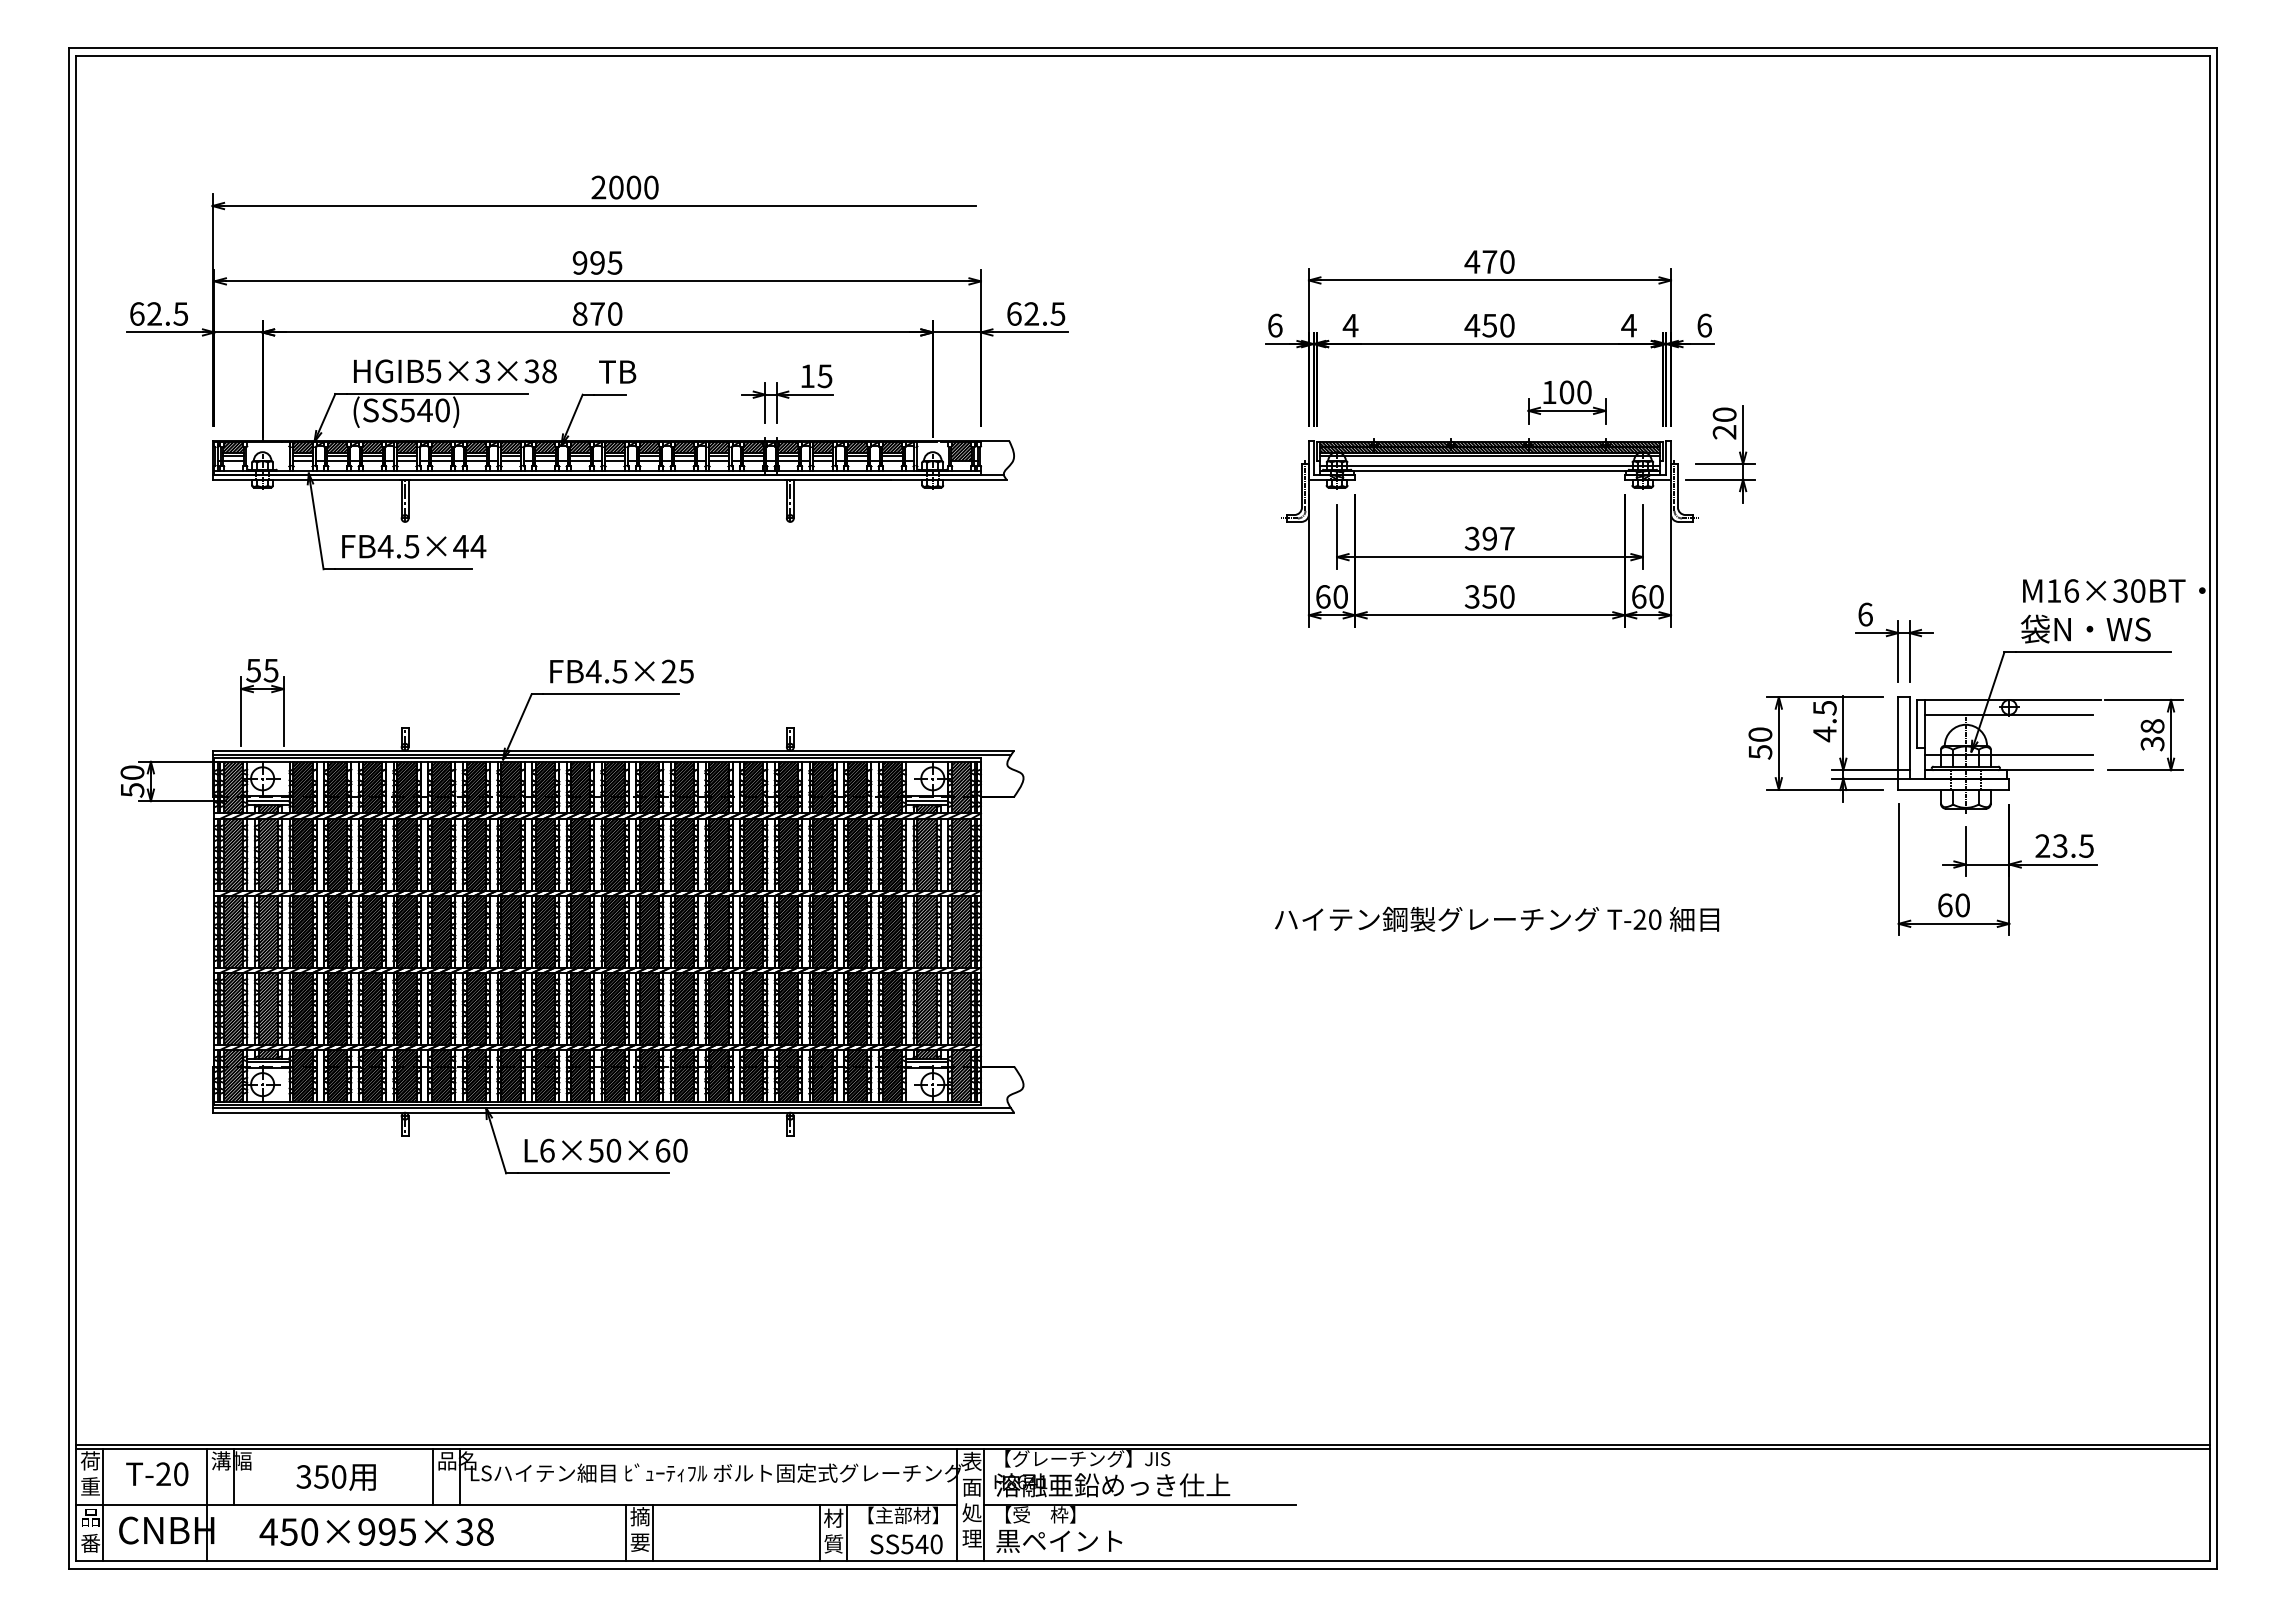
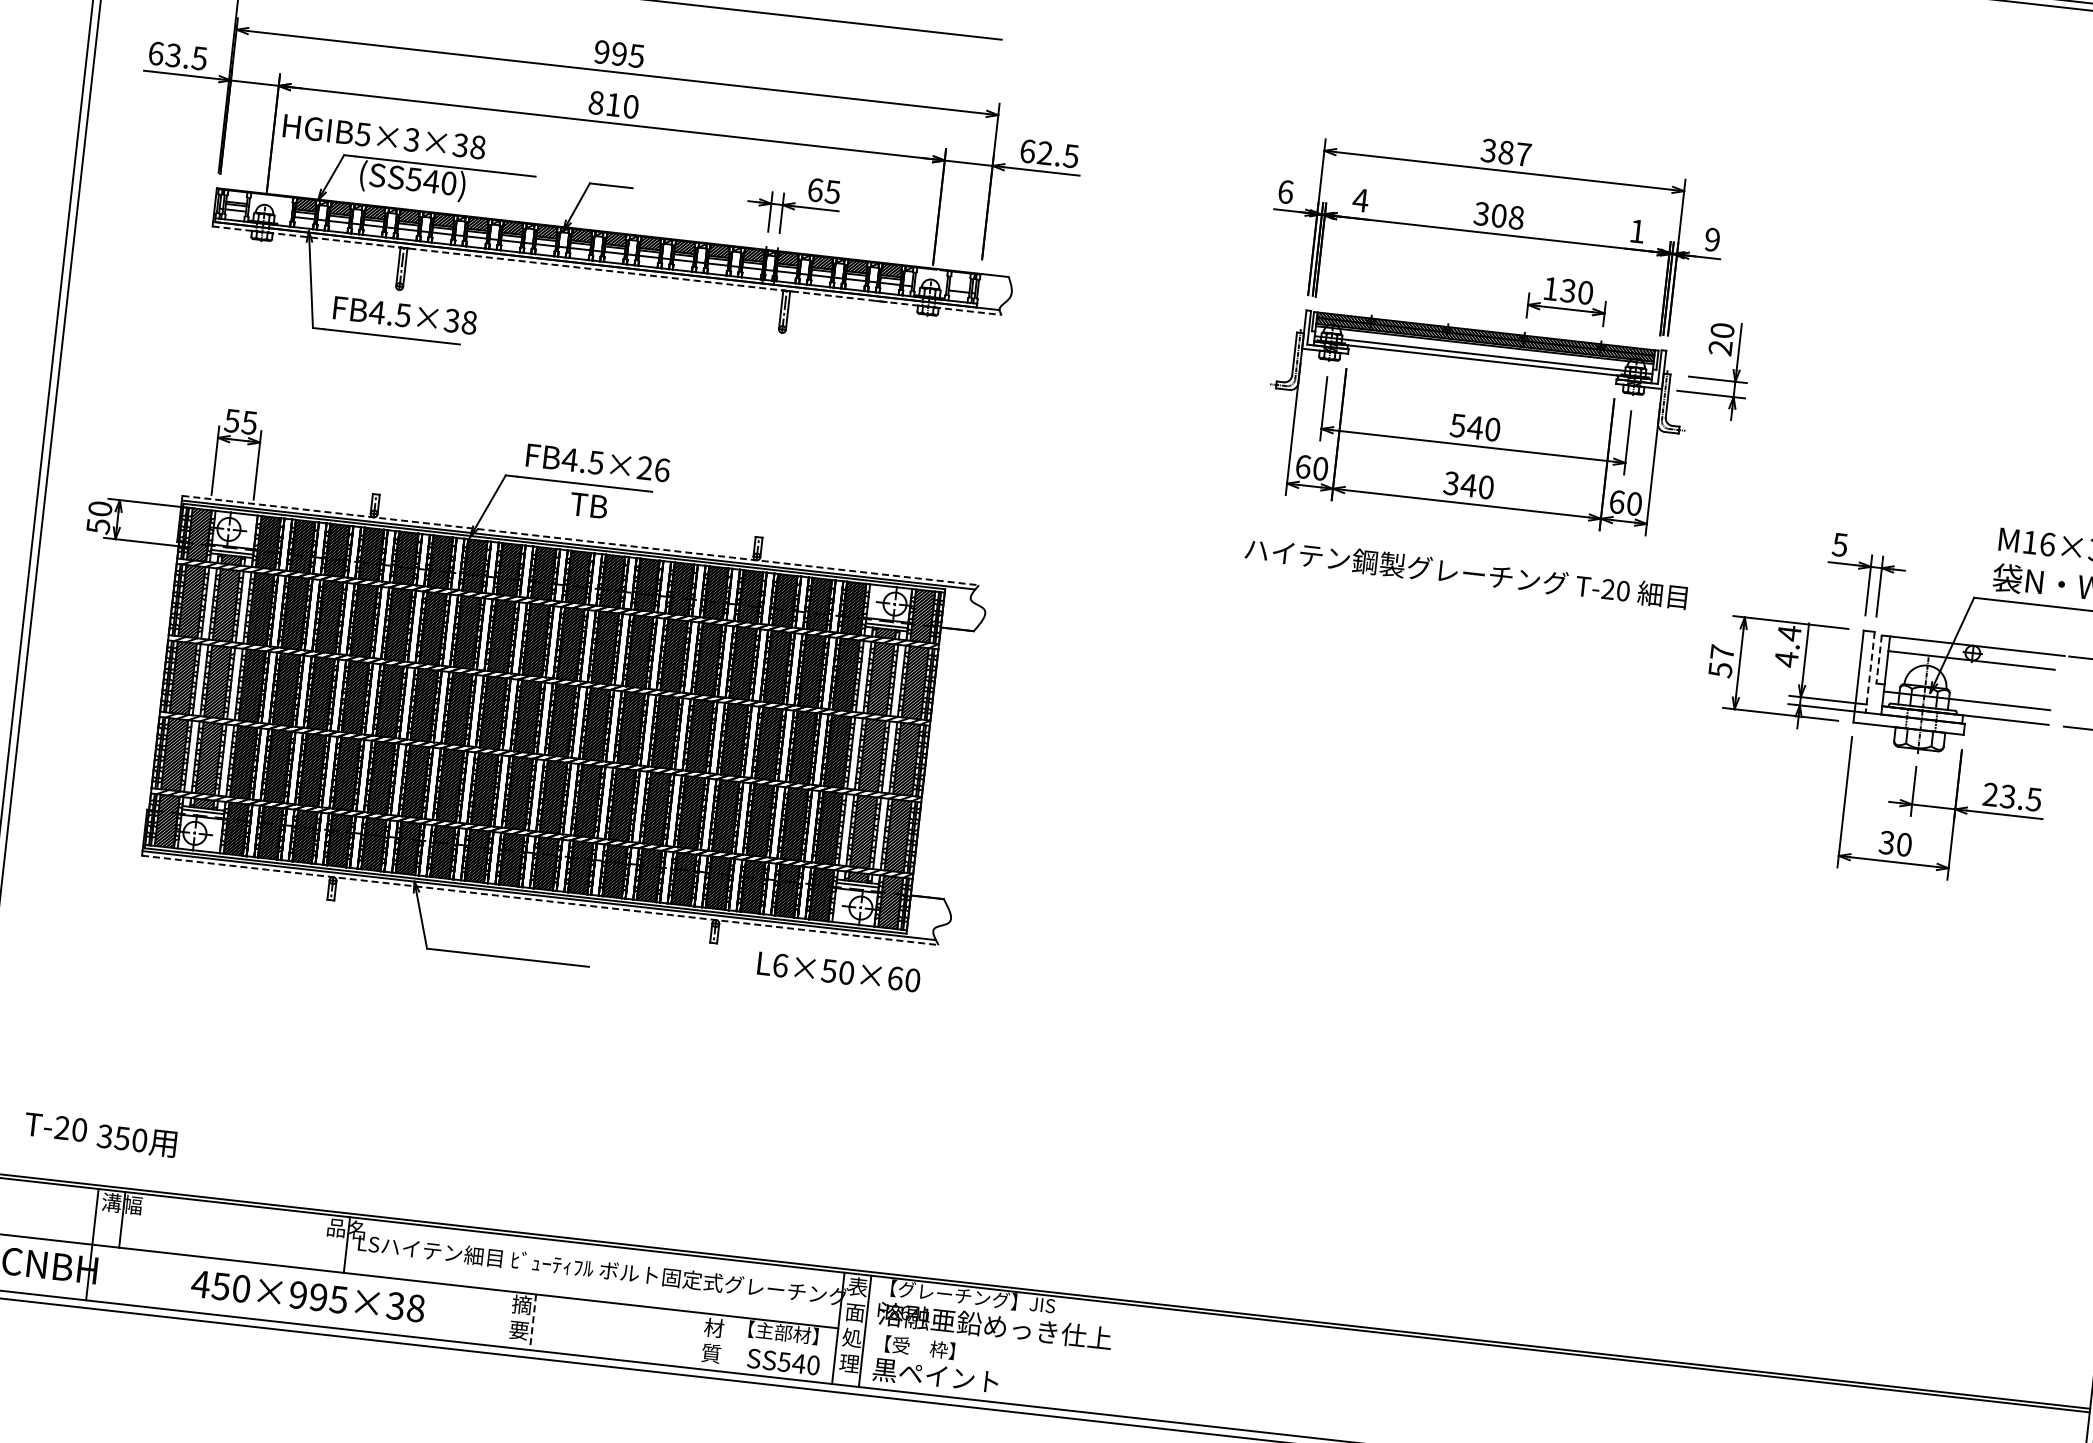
text: (1489, 261) -> (1505, 152), 470 -> 387
text: (154, 313) -> (173, 54), 62.5 -> 63.5
text: (597, 313) -> (613, 104), 870 -> 810
text: (1489, 325) -> (1498, 215), 450 -> 308
text: (1628, 325) -> (1636, 231), 4 -> 1
text: (1704, 325) -> (1712, 239), 6 -> 9
text: (455, 371) -> (384, 137), moved
text: (617, 371) -> (588, 505), moved
text: (807, 376) -> (815, 190), 15 -> 65
text: (1566, 392) -> (1567, 290), 100 -> 130
hatch: (233, 447) -> (237, 196), removed
hatch: (961, 451) -> (960, 282), removed
line: (609, 479) -> (607, 270), solid -> dashed
text: (1489, 538) -> (1475, 427), 397 -> 540
text: (469, 546) -> (460, 321), FB4.5×44 -> FB4.5×38
text: (1489, 596) -> (1468, 485), 350 -> 340
text: (1864, 614) -> (1839, 544), 6 -> 5
text: (686, 671) -> (662, 470), FB4.5×25 -> FB4.5×26
text: (1824, 708) -> (1789, 633), 4.5 -> 4.4
line: (1916, 724) -> (1878, 659), solid -> dashed
text: (1760, 734) -> (1722, 652), 50 -> 57
line: (1909, 737) -> (1870, 671), solid -> dashed
line: (613, 750) -> (580, 540), solid -> dashed
text: (1944, 905) -> (1886, 842), 60 -> 30
text: (1497, 918) -> (1466, 572), moved
line: (613, 1112) -> (540, 900), solid -> dashed
text: (605, 1150) -> (838, 971), moved
text: (157, 1474) -> (56, 1127), moved
line: (432, 1476) -> (320, 1241), removed
text: (335, 1477) -> (136, 1140), moved
line: (1140, 1504) -> (1020, 1348), removed
text: (376, 1531) -> (307, 1295), moved
line: (626, 1532) -> (506, 1318), removed
line: (819, 1532) -> (698, 1340), removed
line: (846, 1532) -> (725, 1343), removed
line: (653, 1533) -> (533, 1322), solid -> dashed

